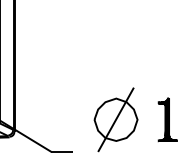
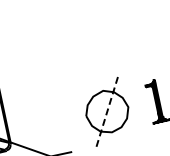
line: (116, 119) -> (107, 111), solid -> dashed

